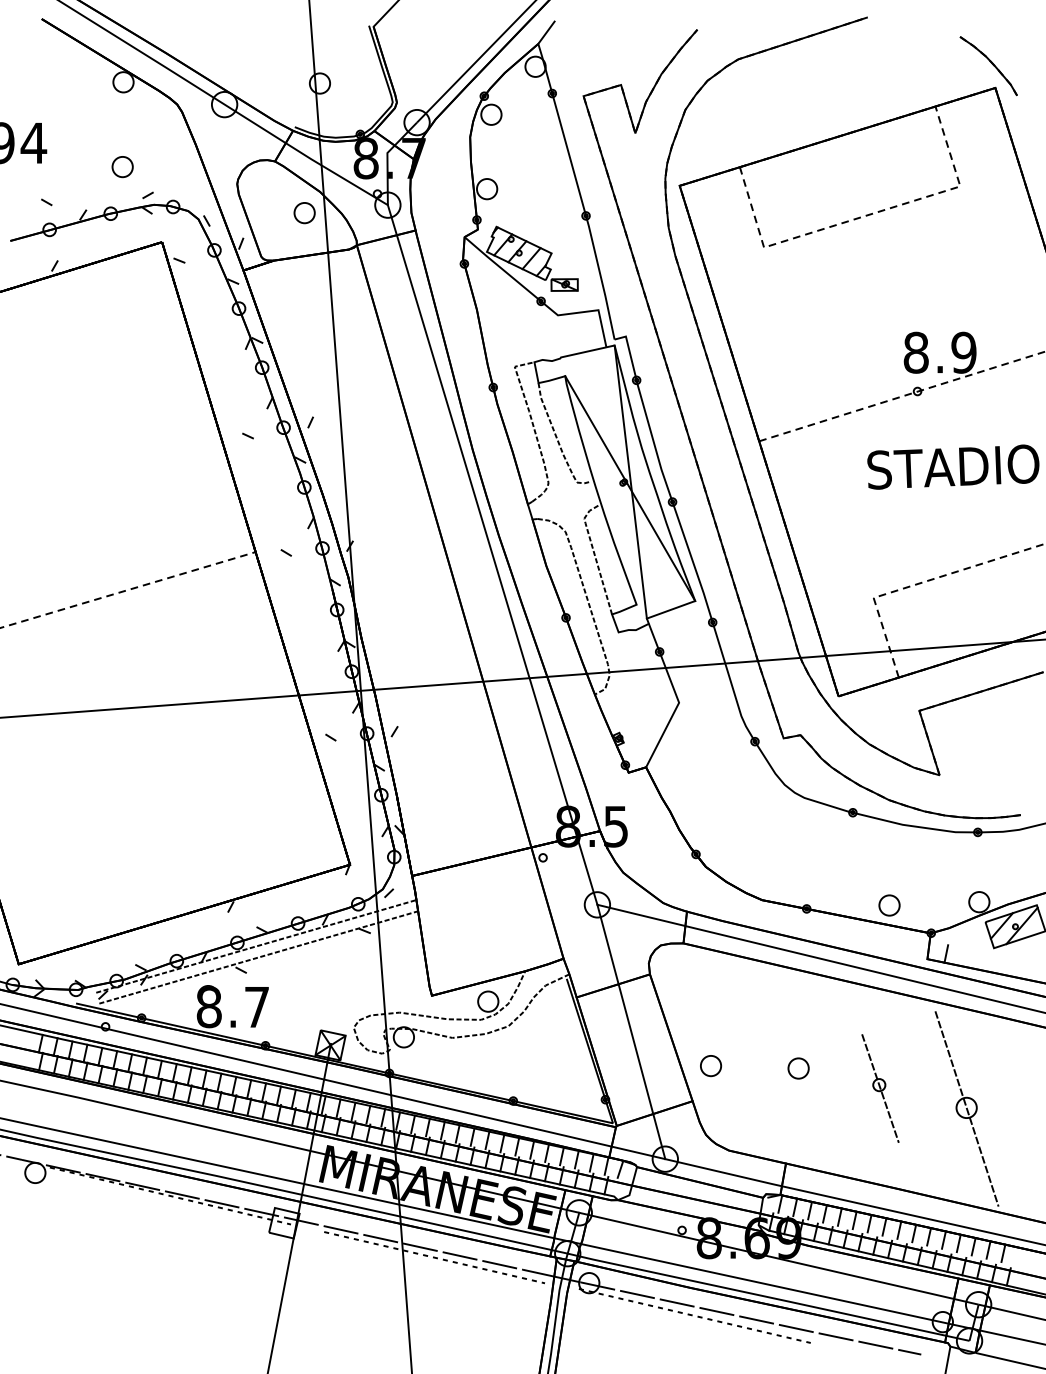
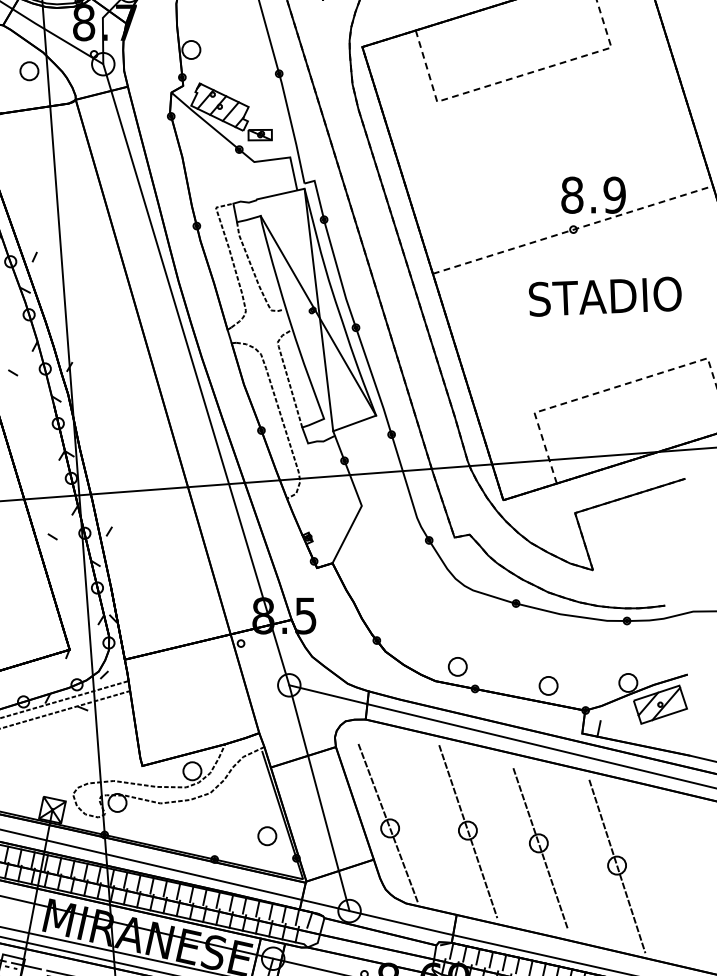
part: (787, 884) -> (458, 667), added
line: (708, 1059) -> (387, 822), added
line: (798, 1069) -> (467, 831), added
part: (572, 1074) -> (267, 835), added
part: (880, 1088) -> (540, 848), size x1.67

